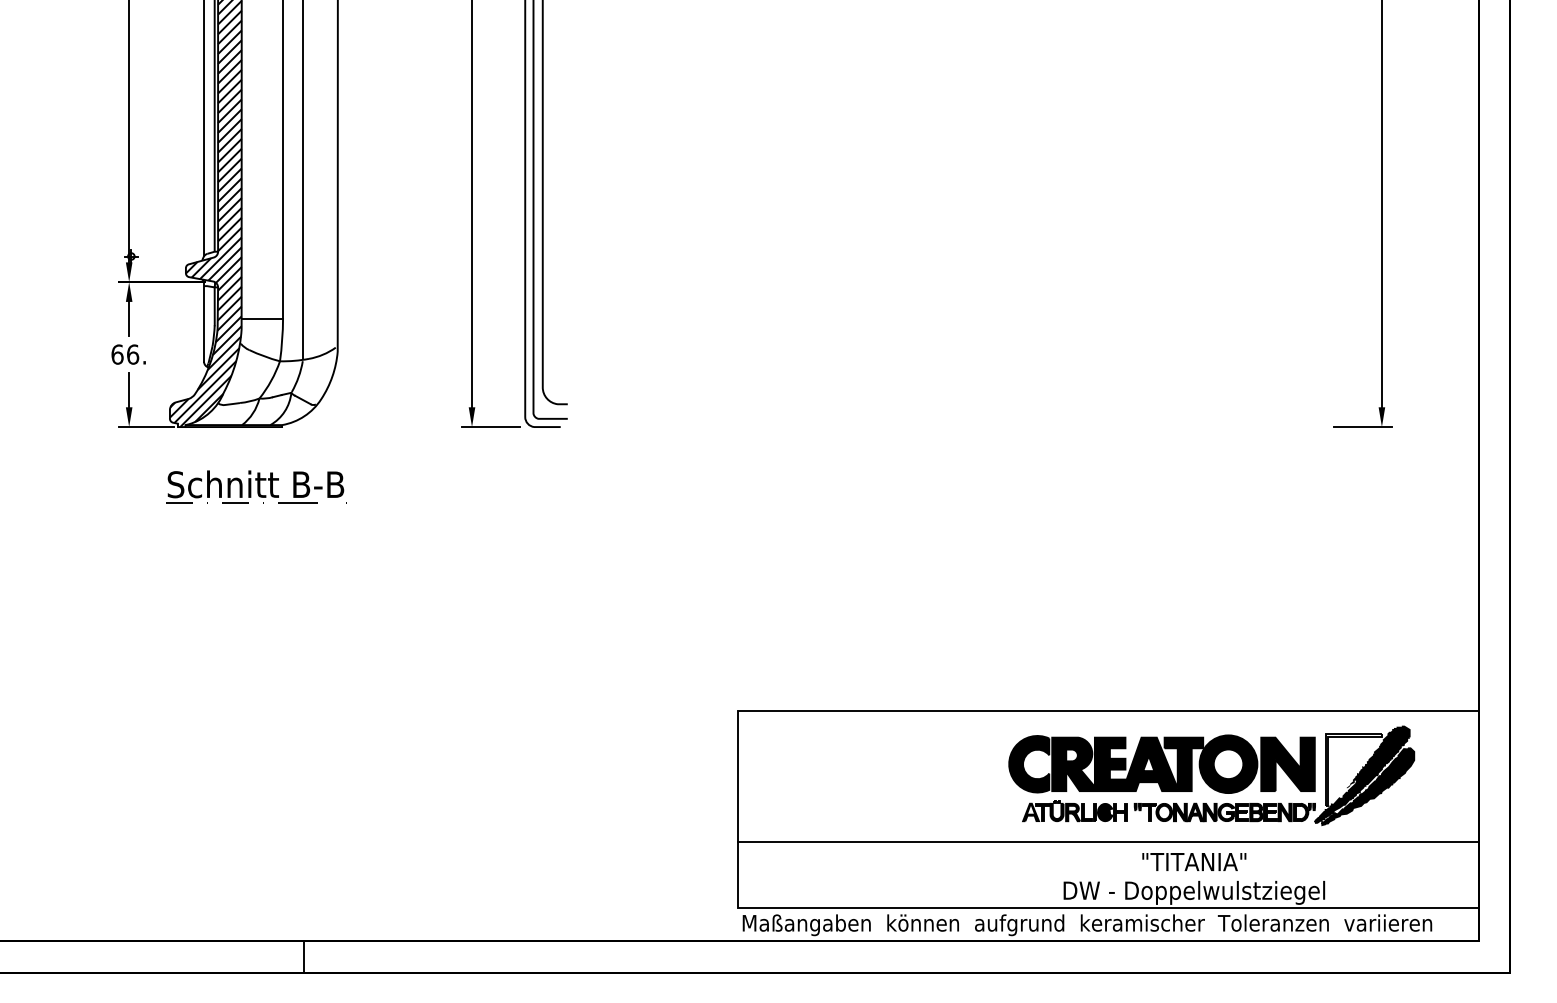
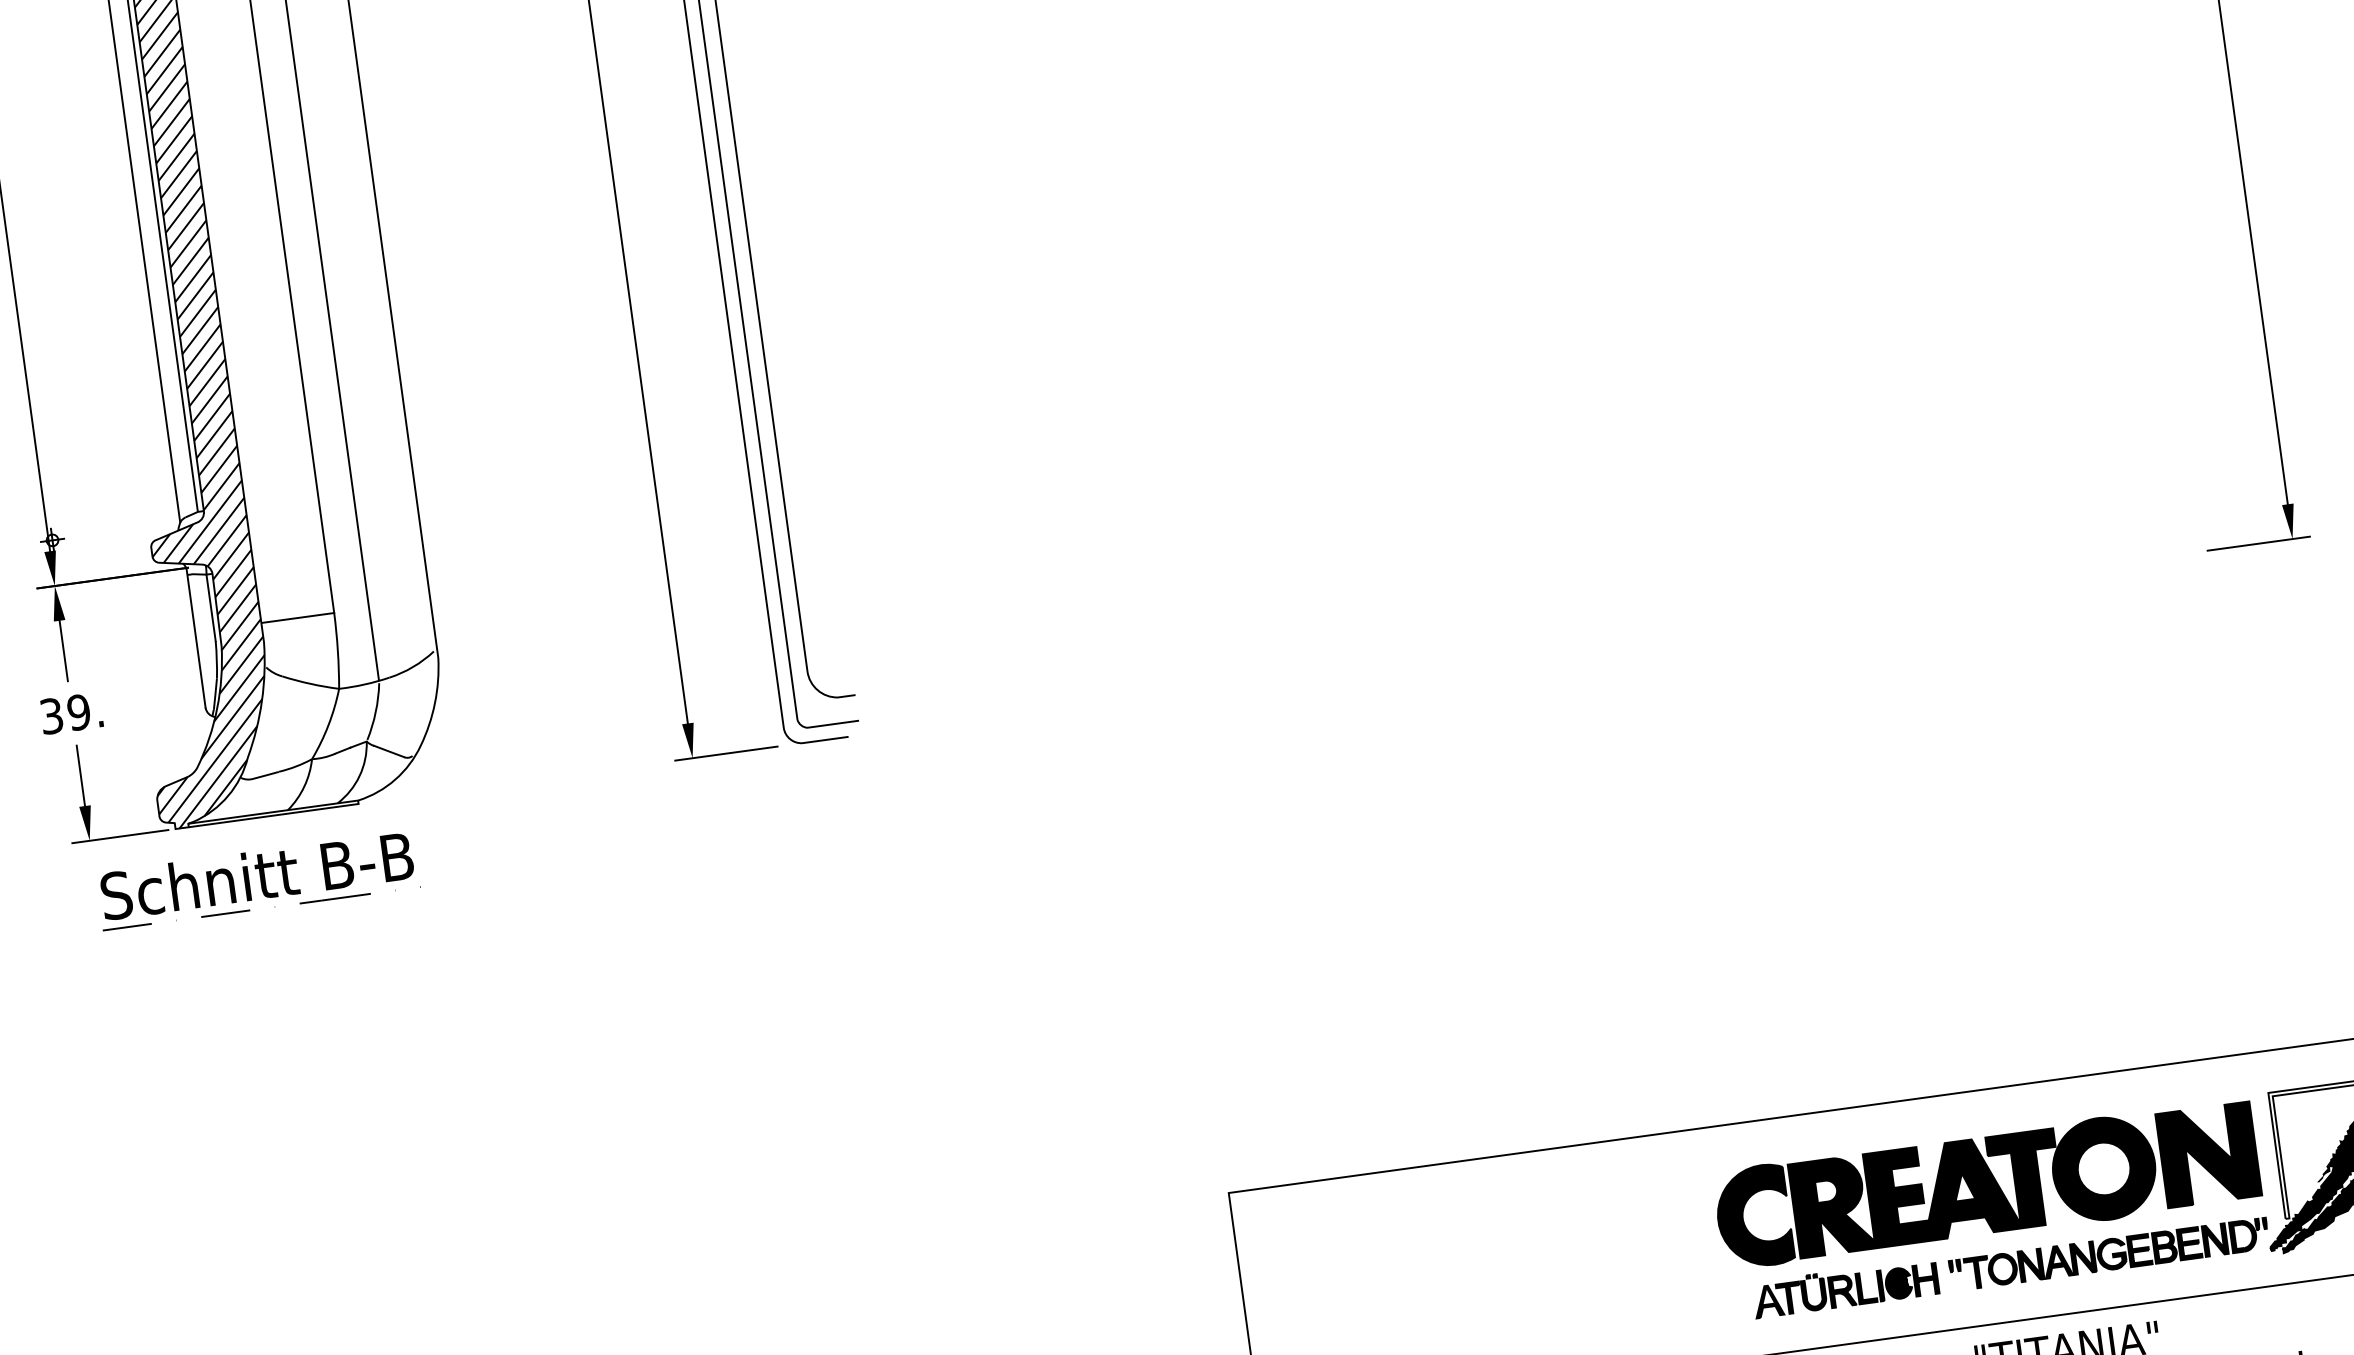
text: (125, 354) -> (65, 714), 66. -> 39.
part: (256, 486) -> (258, 879), moved

